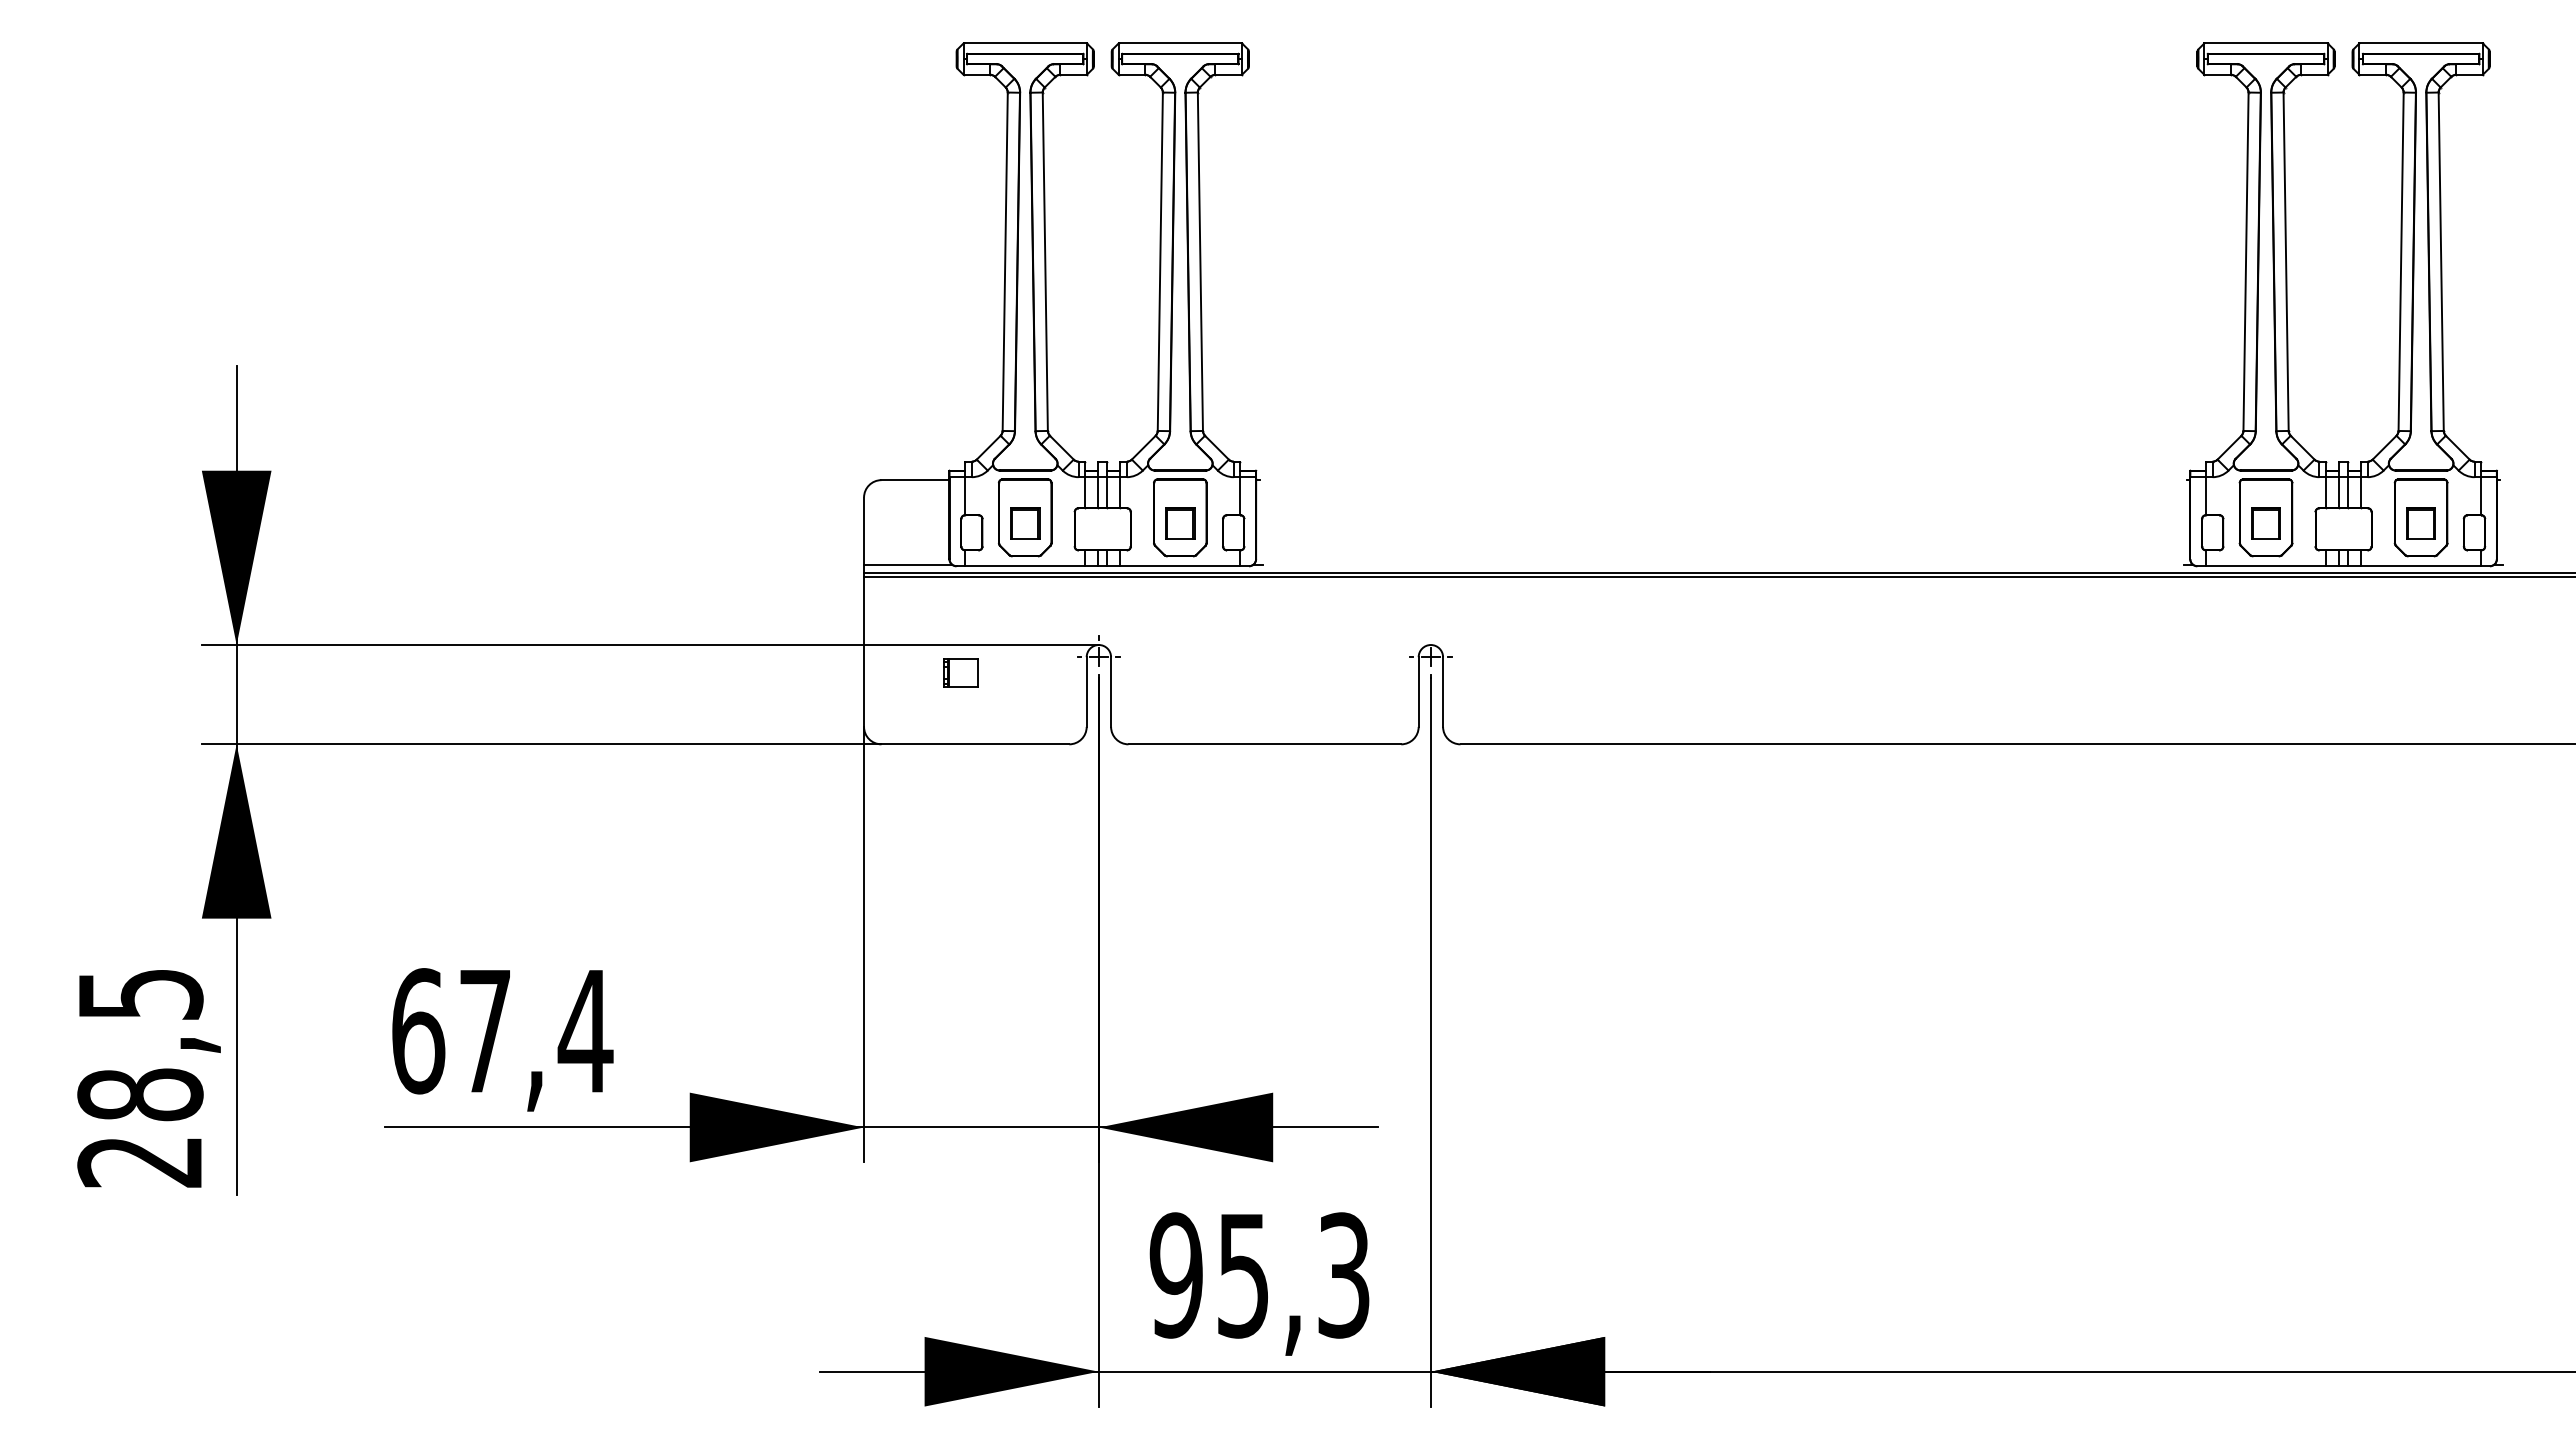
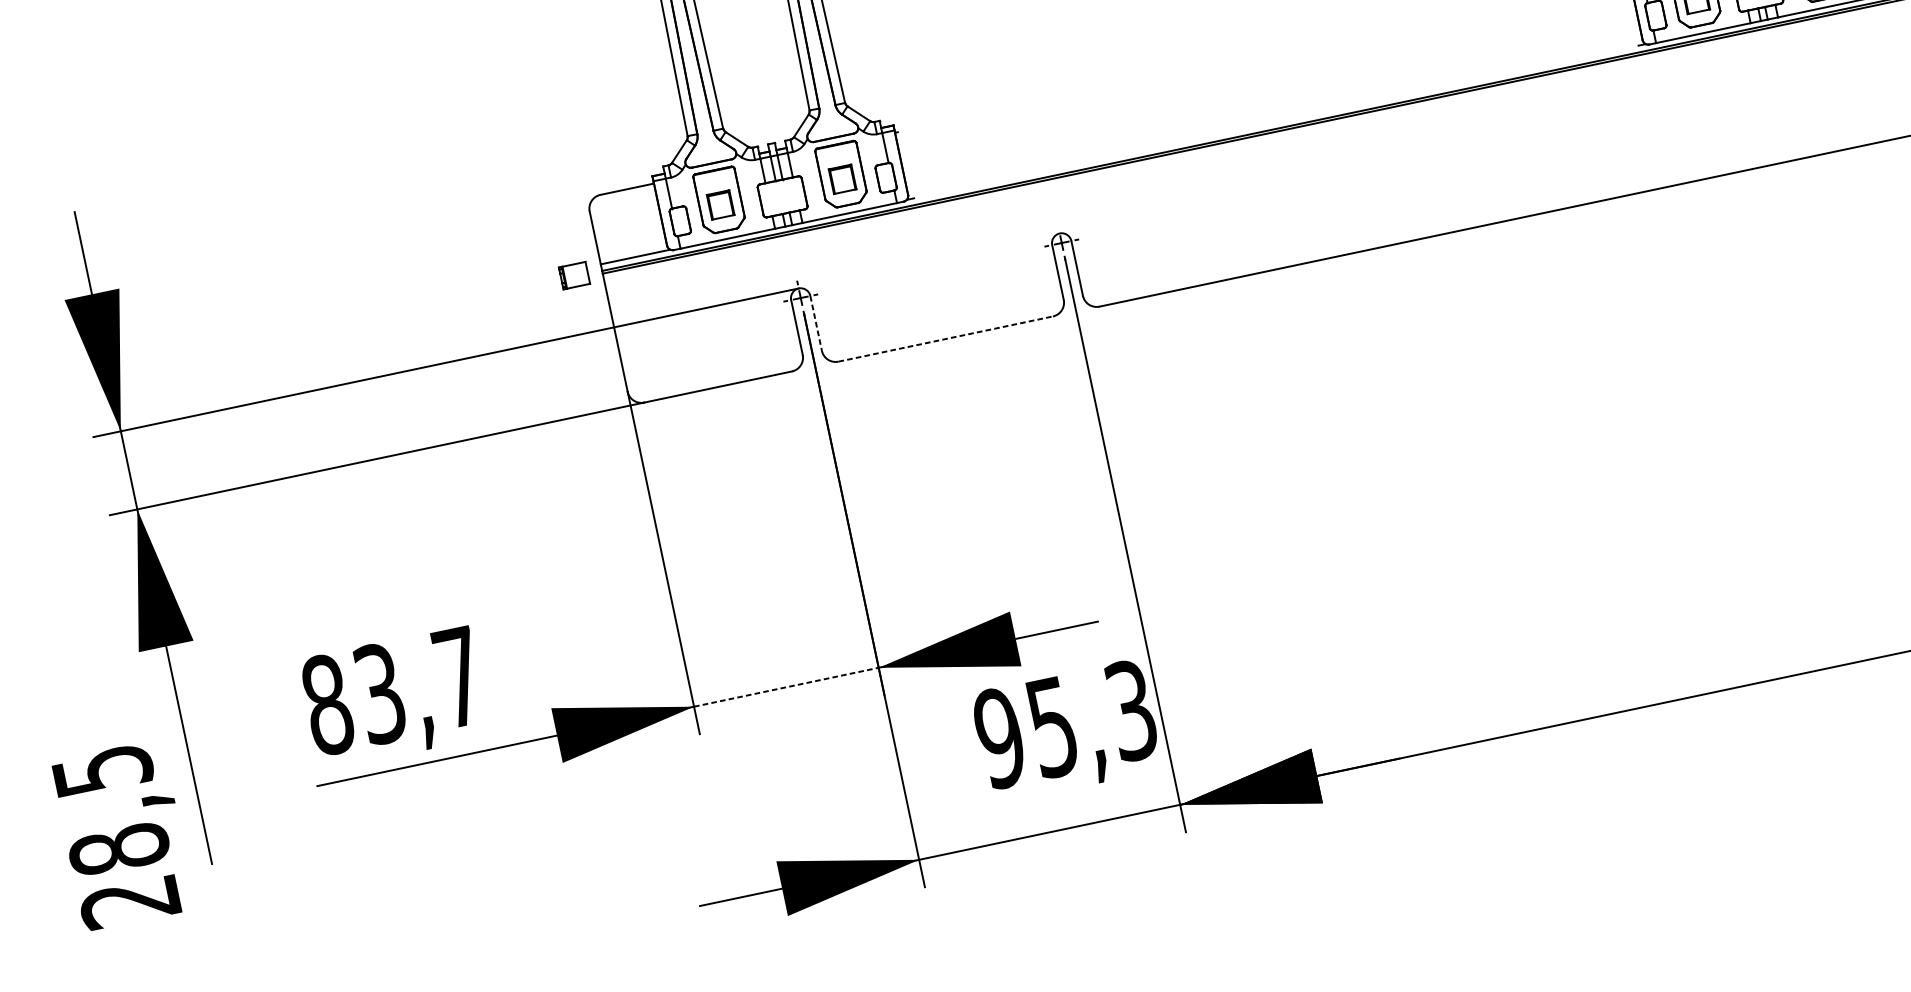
part: (960, 672) -> (573, 275), moved
line: (1111, 692) -> (816, 323), solid -> dashed
line: (1265, 744) -> (946, 339), solid -> dashed
text: (502, 1031) -> (393, 691), 67,4 -> 83,7
text: (148, 1078) -> (122, 835), moved
line: (981, 1127) -> (786, 687), solid -> dashed
text: (1259, 1283) -> (1066, 730), moved

